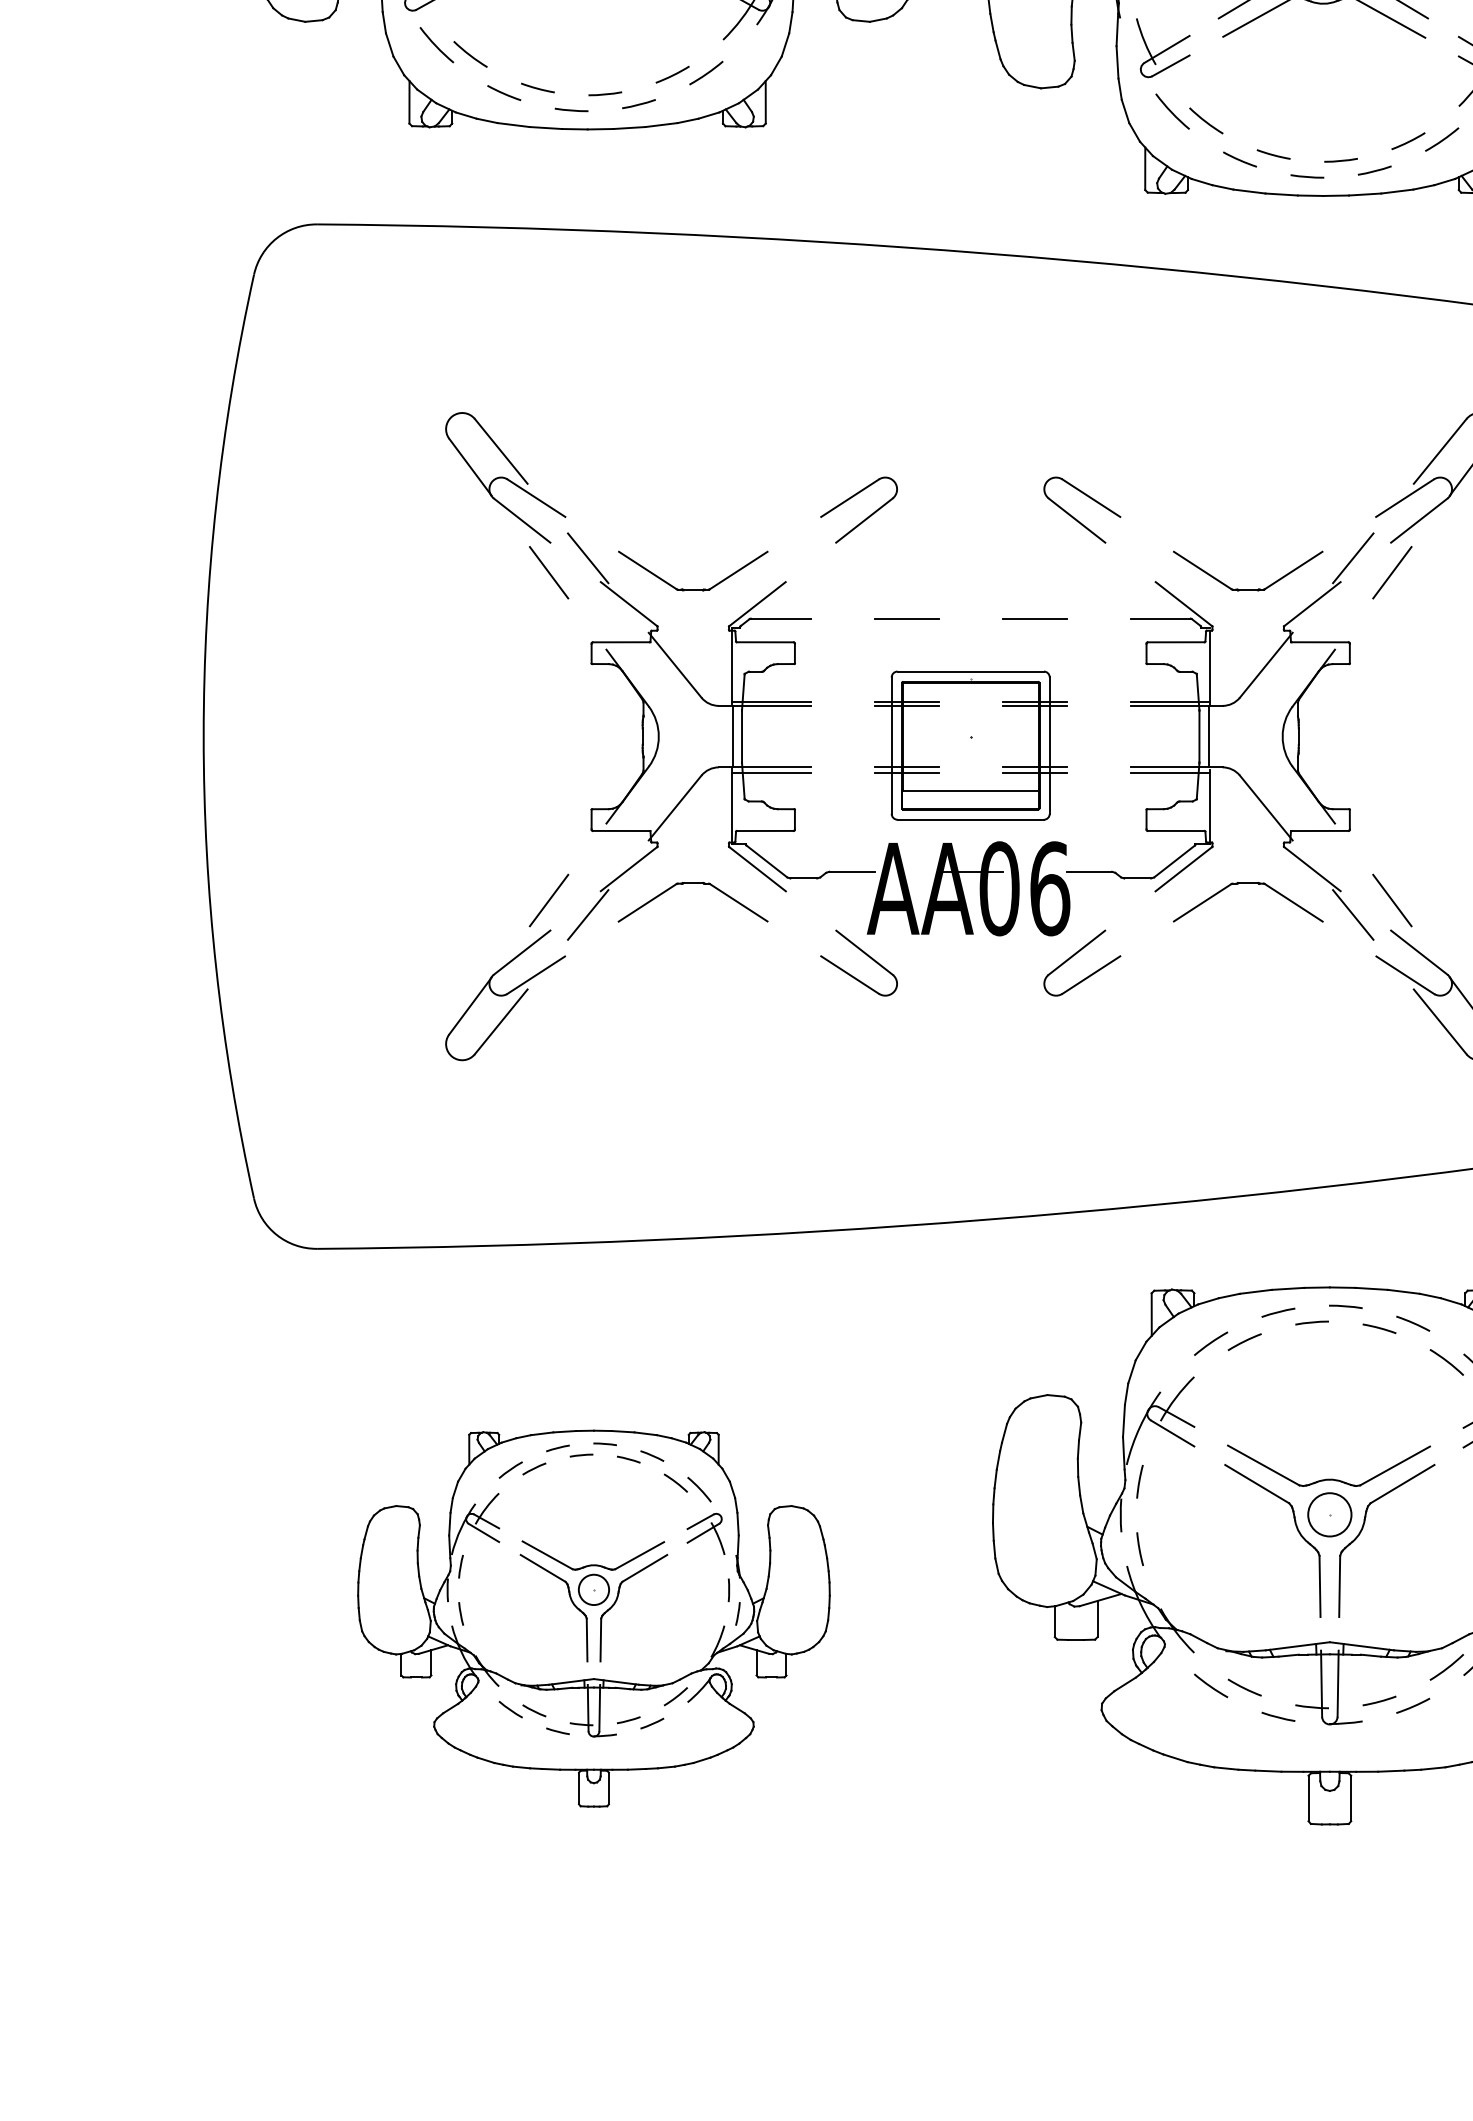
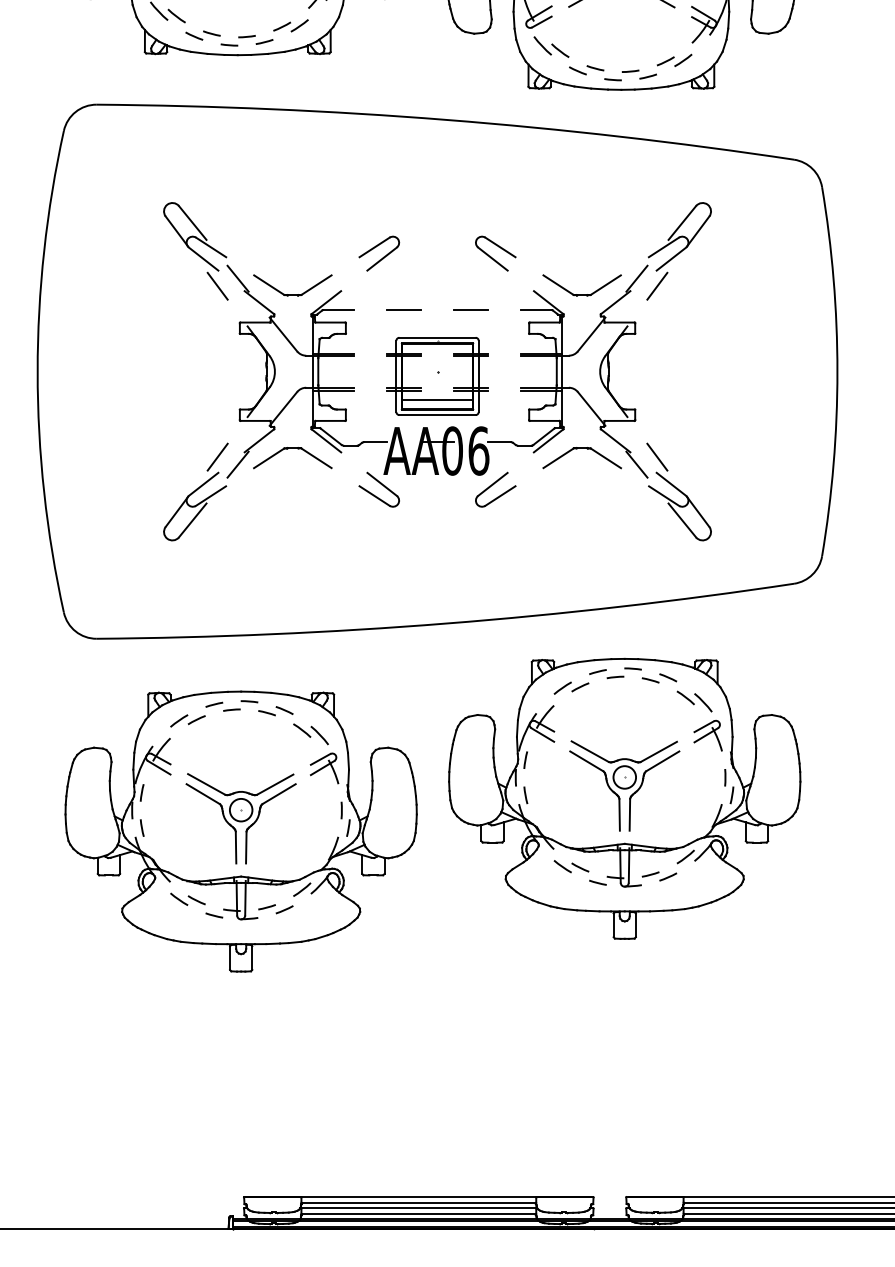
part: (592, 1618) -> (240, 831), size x1.43

